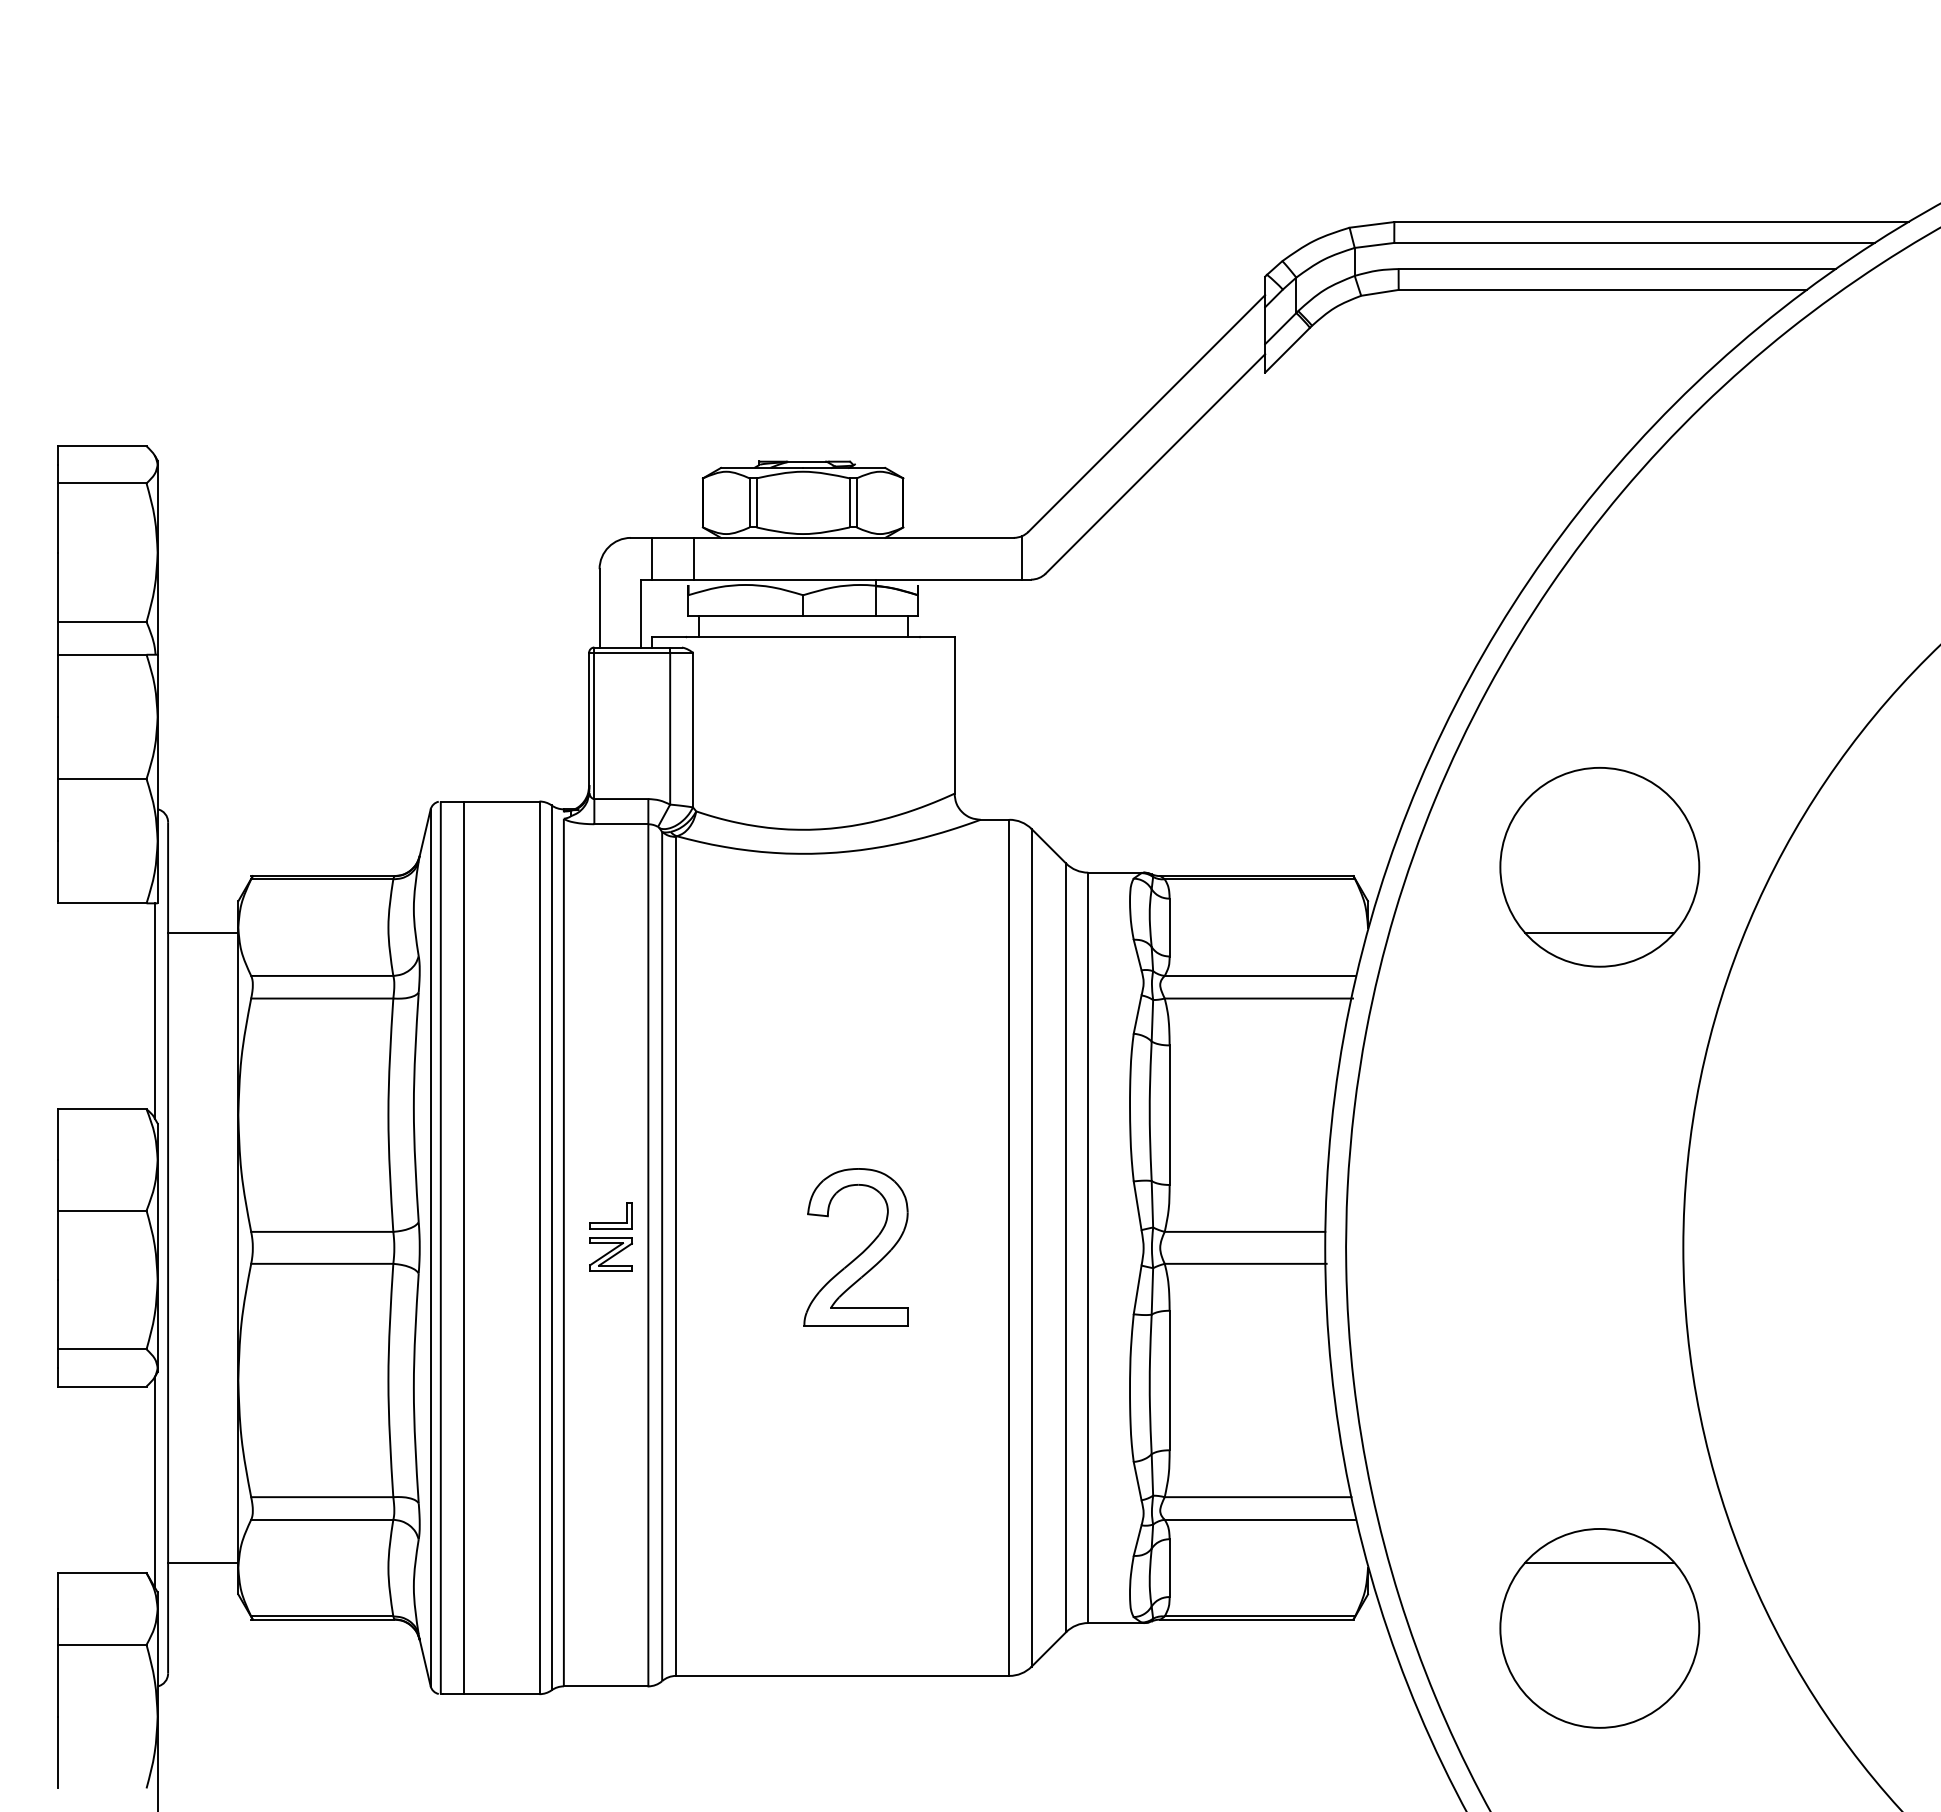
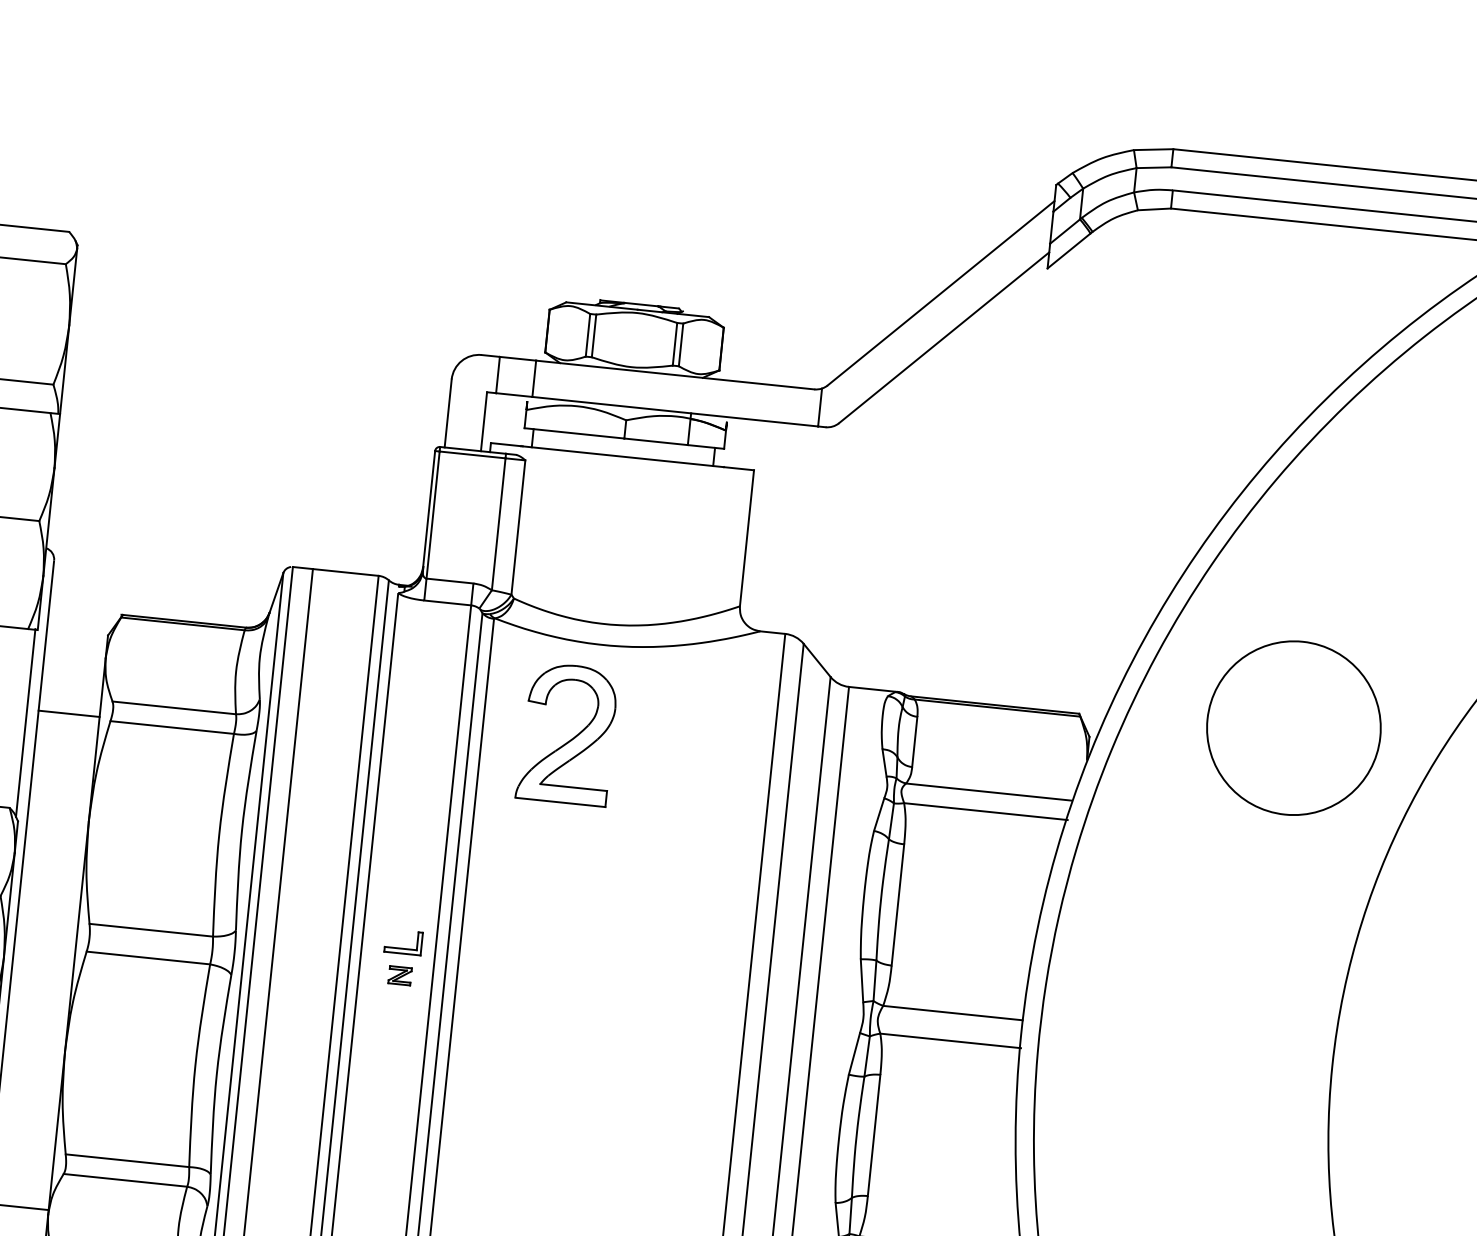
line: (203, 933) -> (69, 714), moved
line: (1599, 933) -> (1287, 785), removed
part: (861, 1252) -> (571, 738), moved
part: (610, 1254) -> (399, 975), size x0.6

